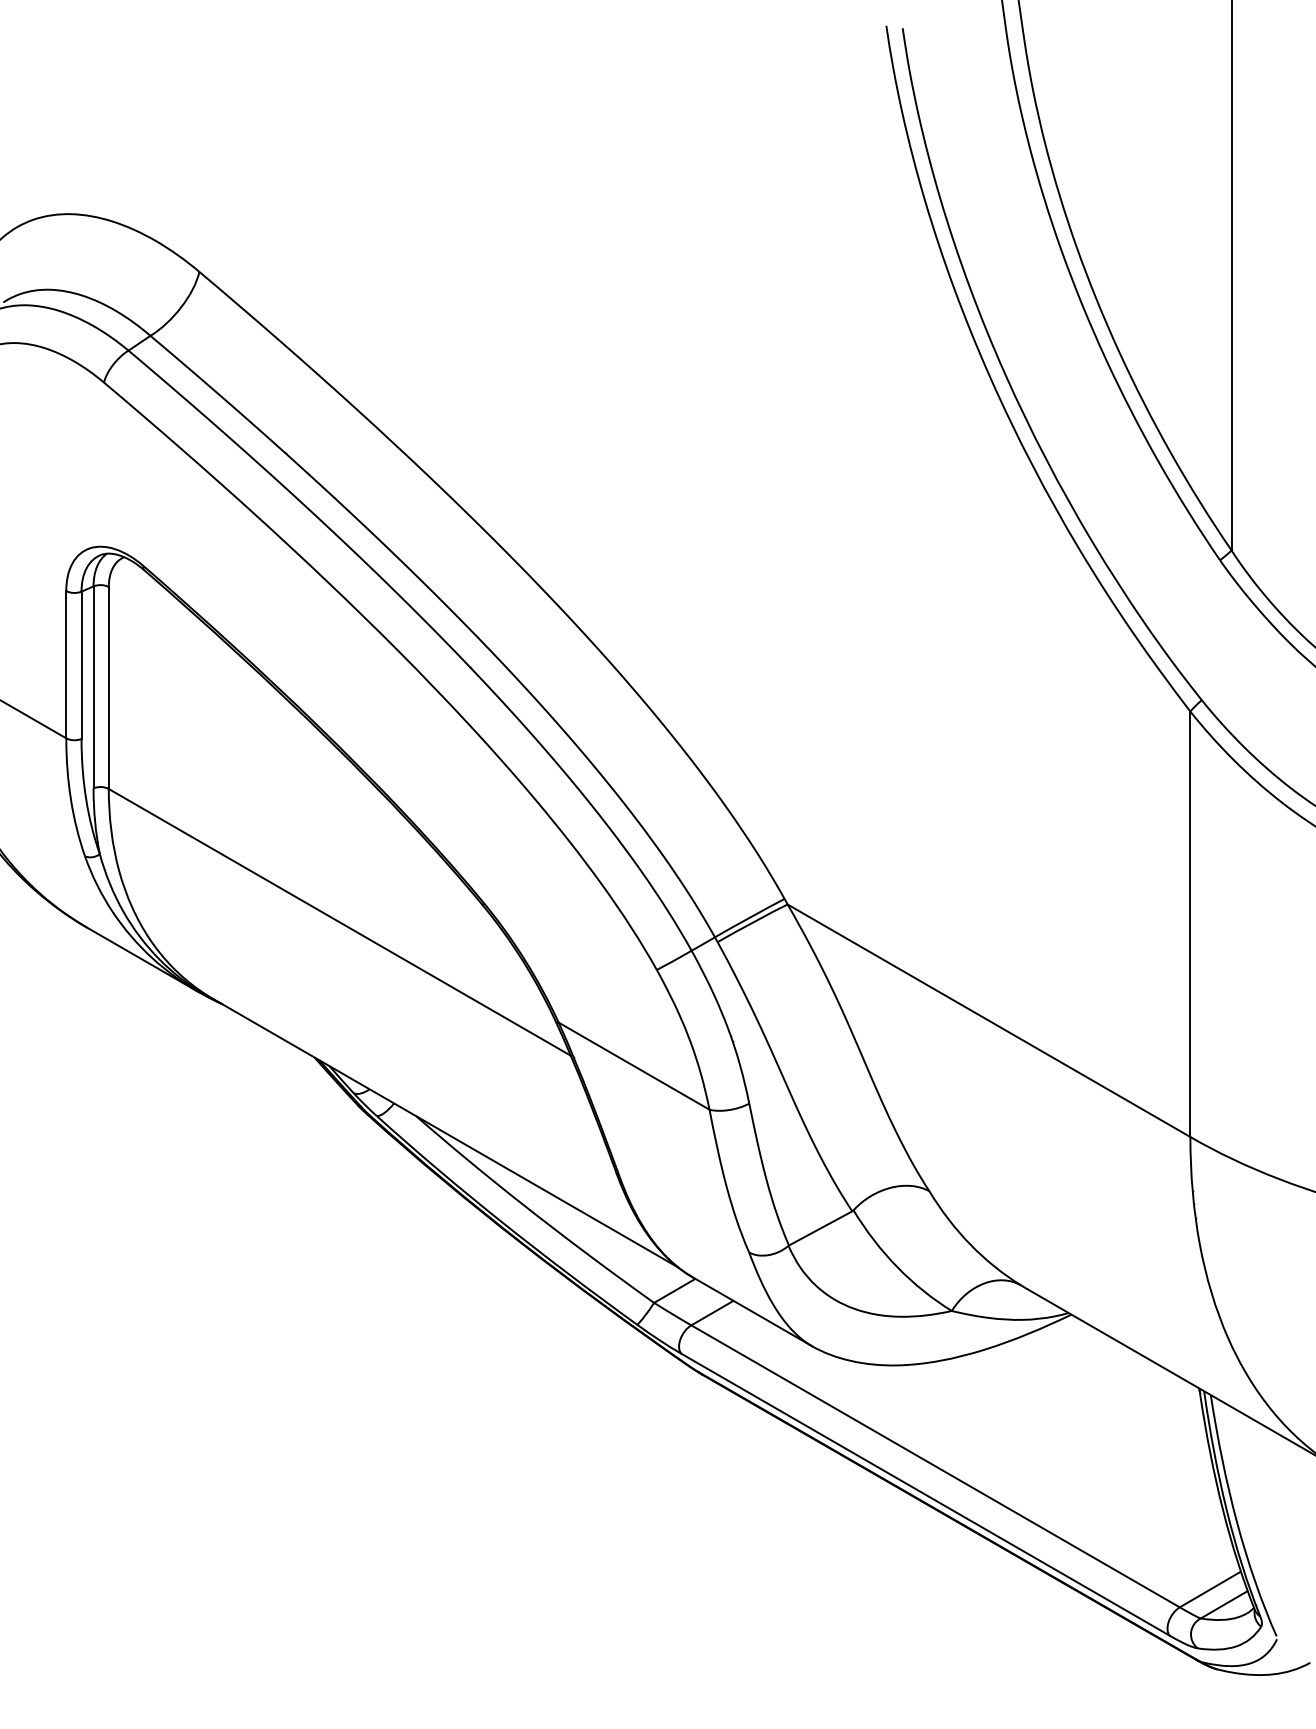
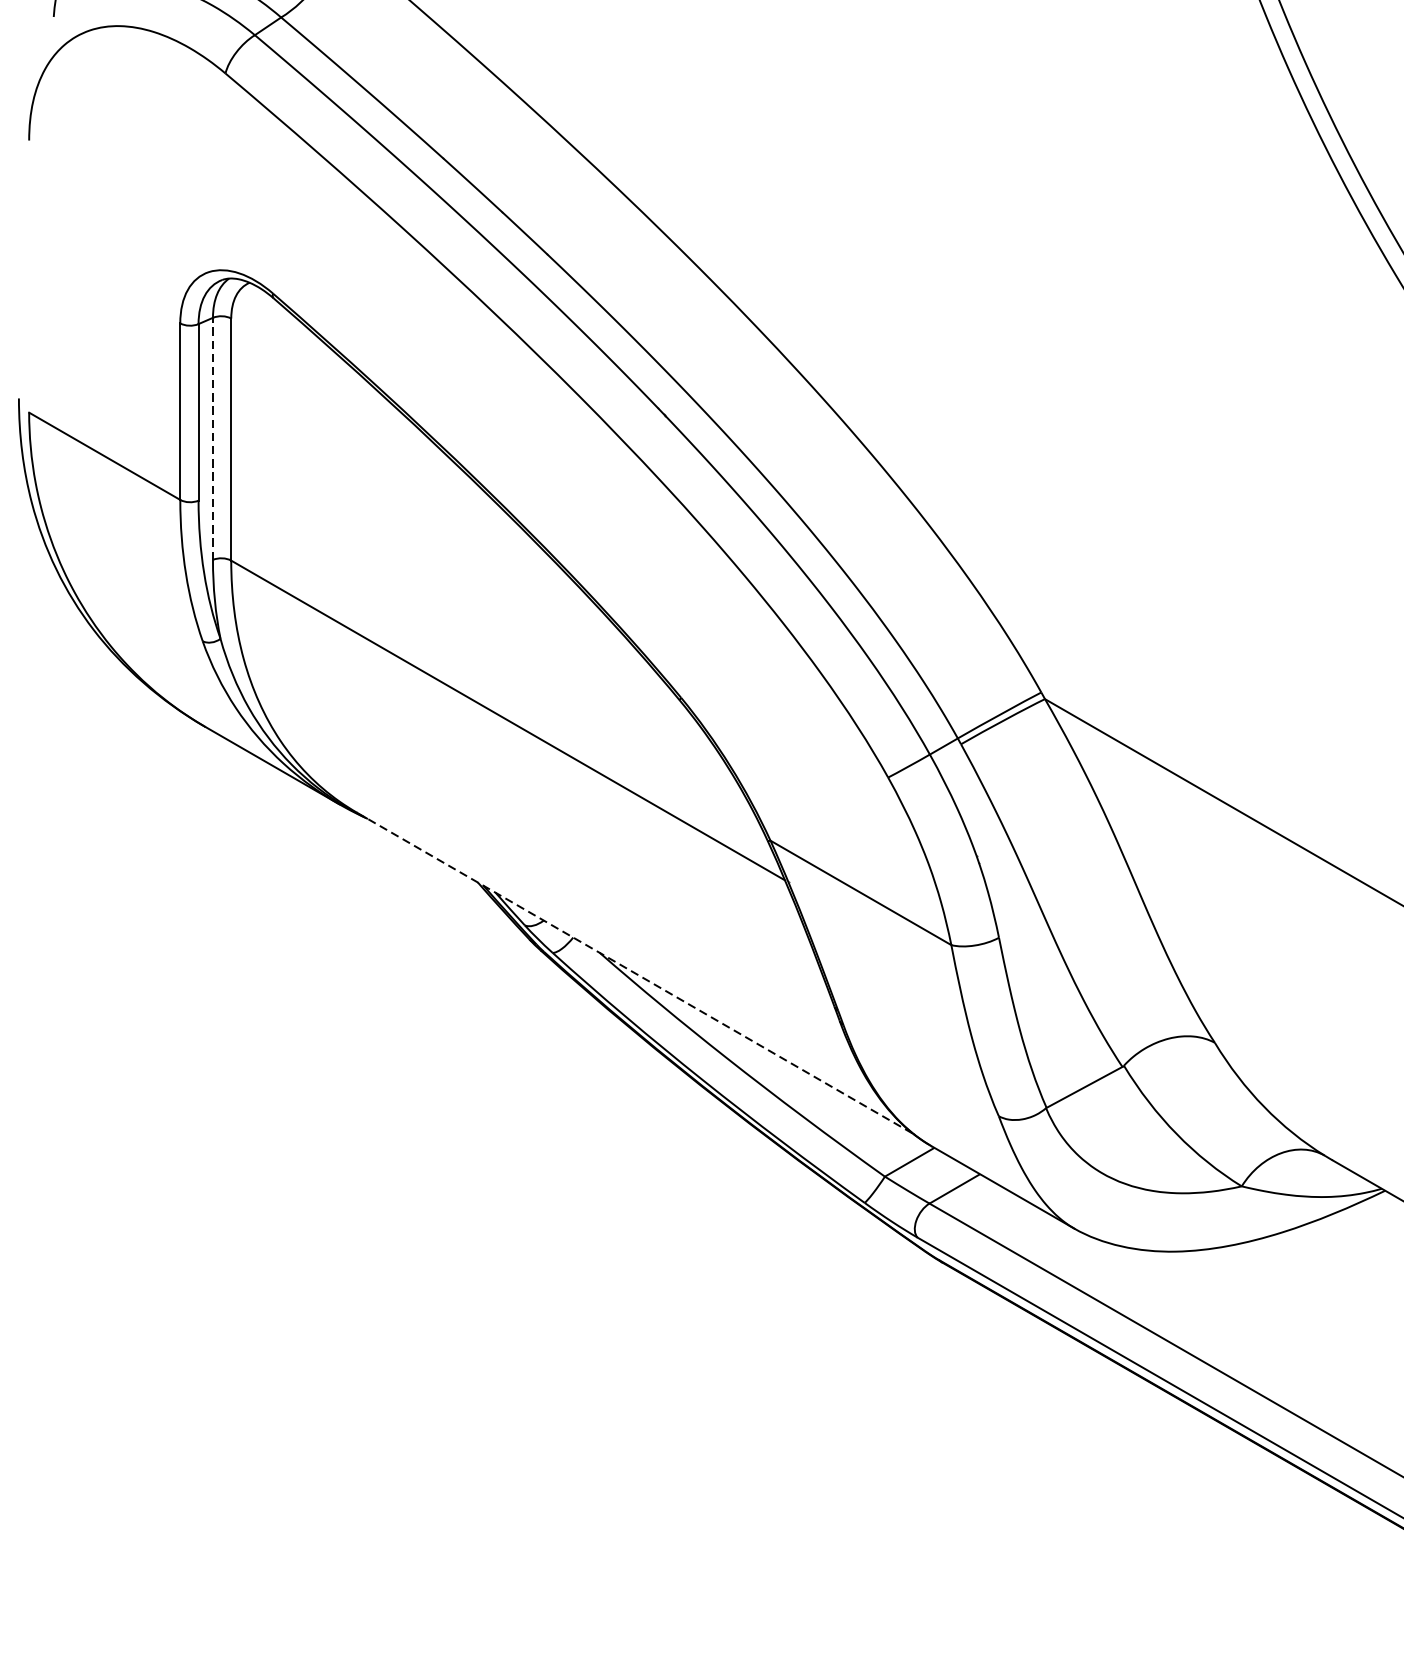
line: (93, 687) -> (212, 438), solid -> dashed
line: (445, 1133) -> (634, 973), solid -> dashed

